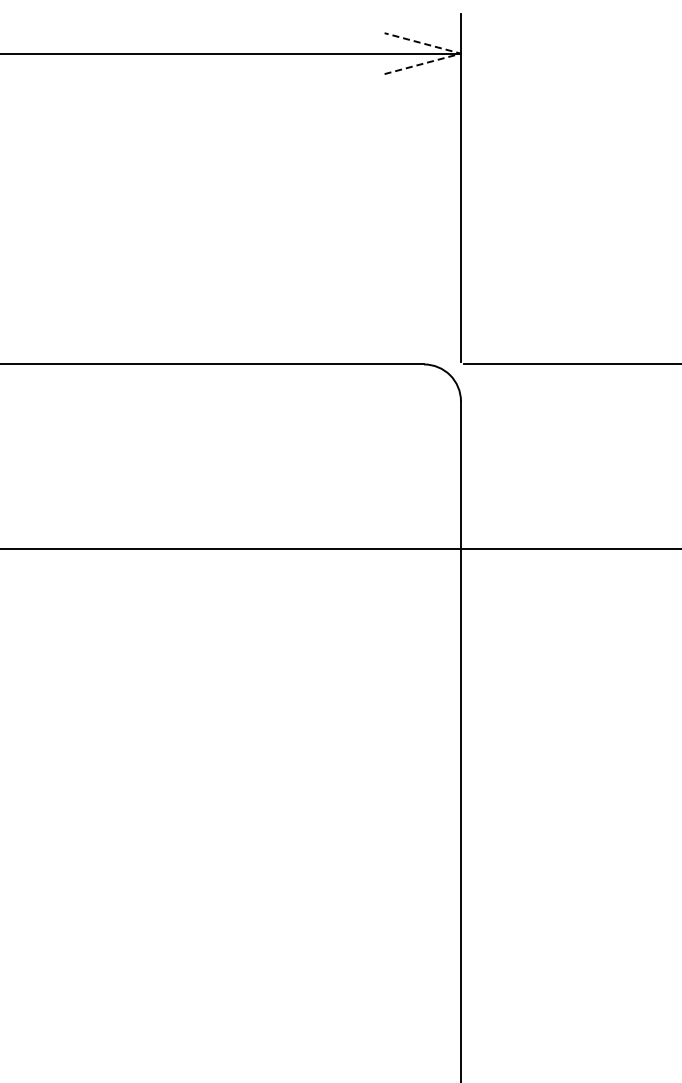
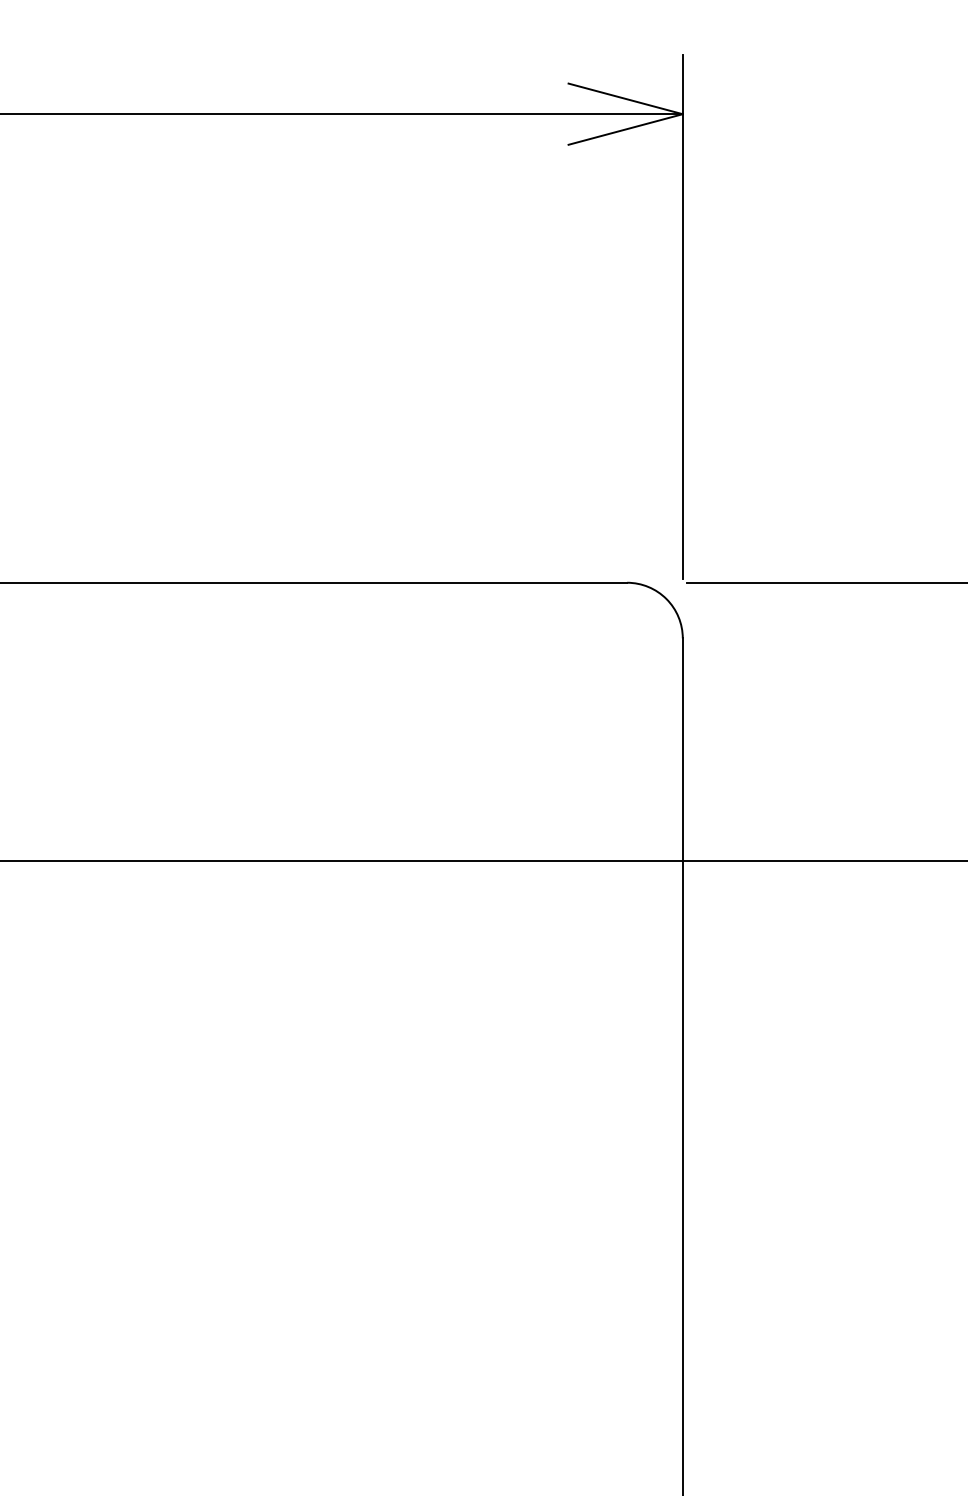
line: (460, 53) -> (682, 113), dashed -> solid

